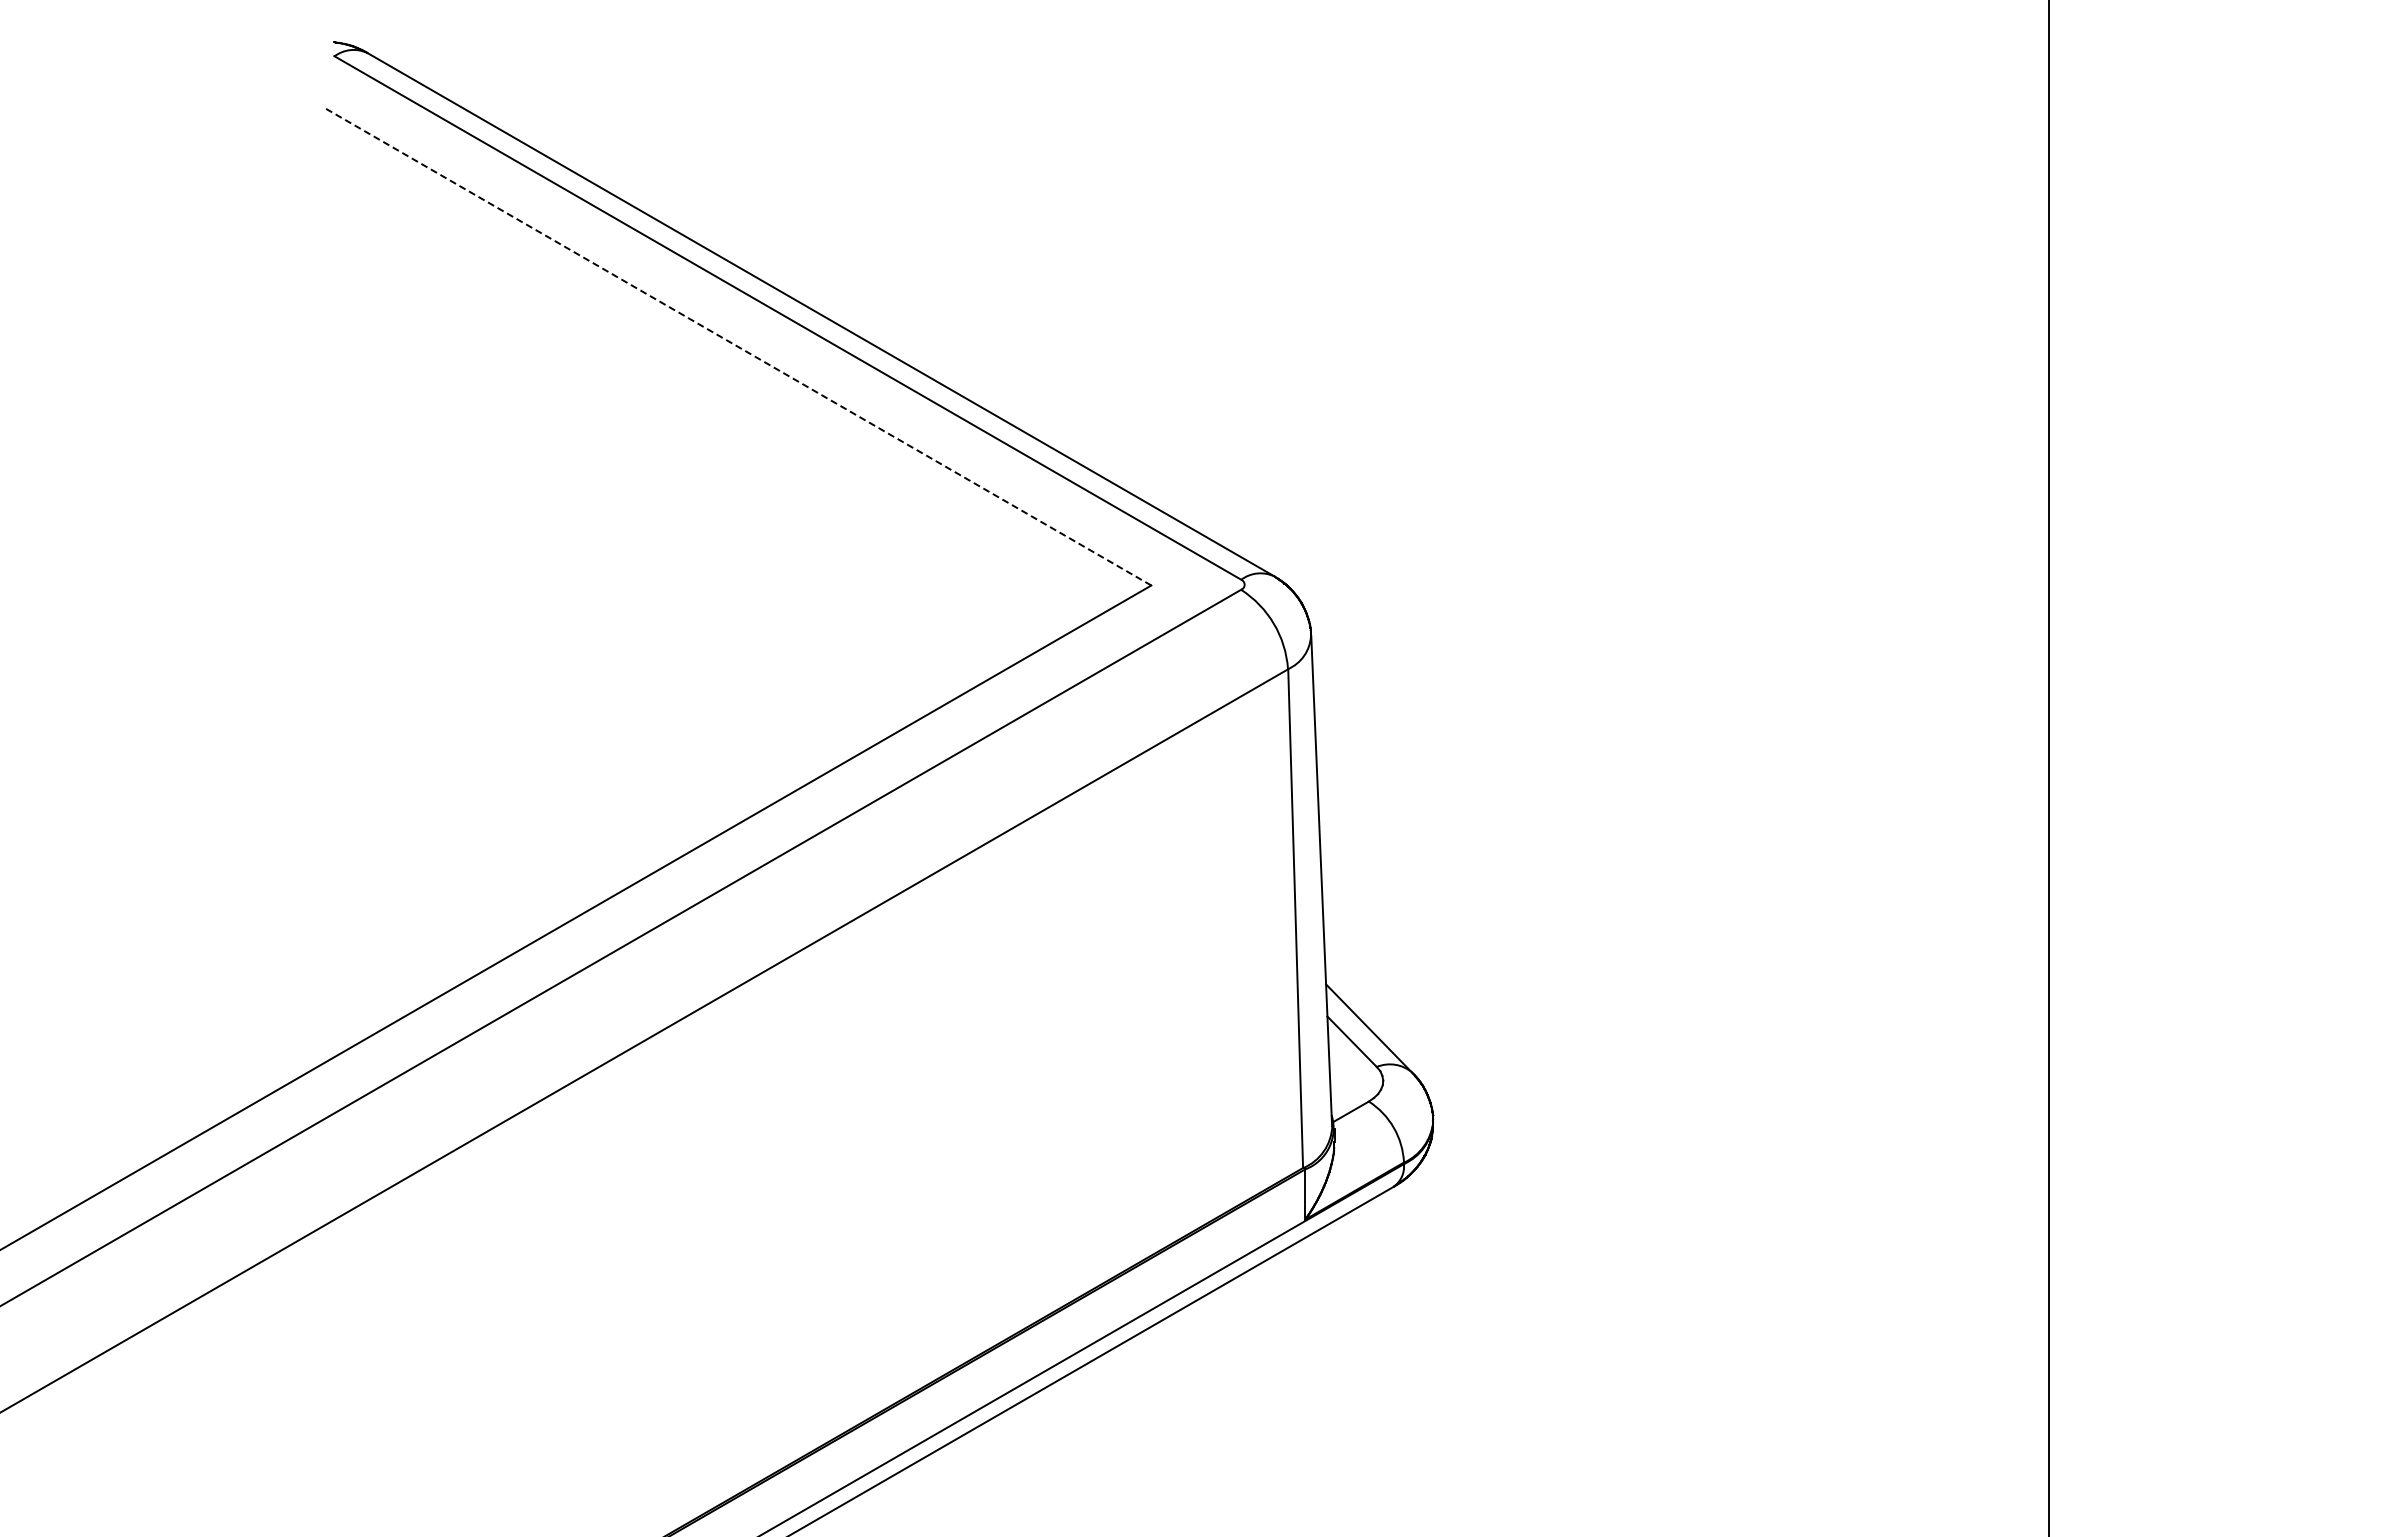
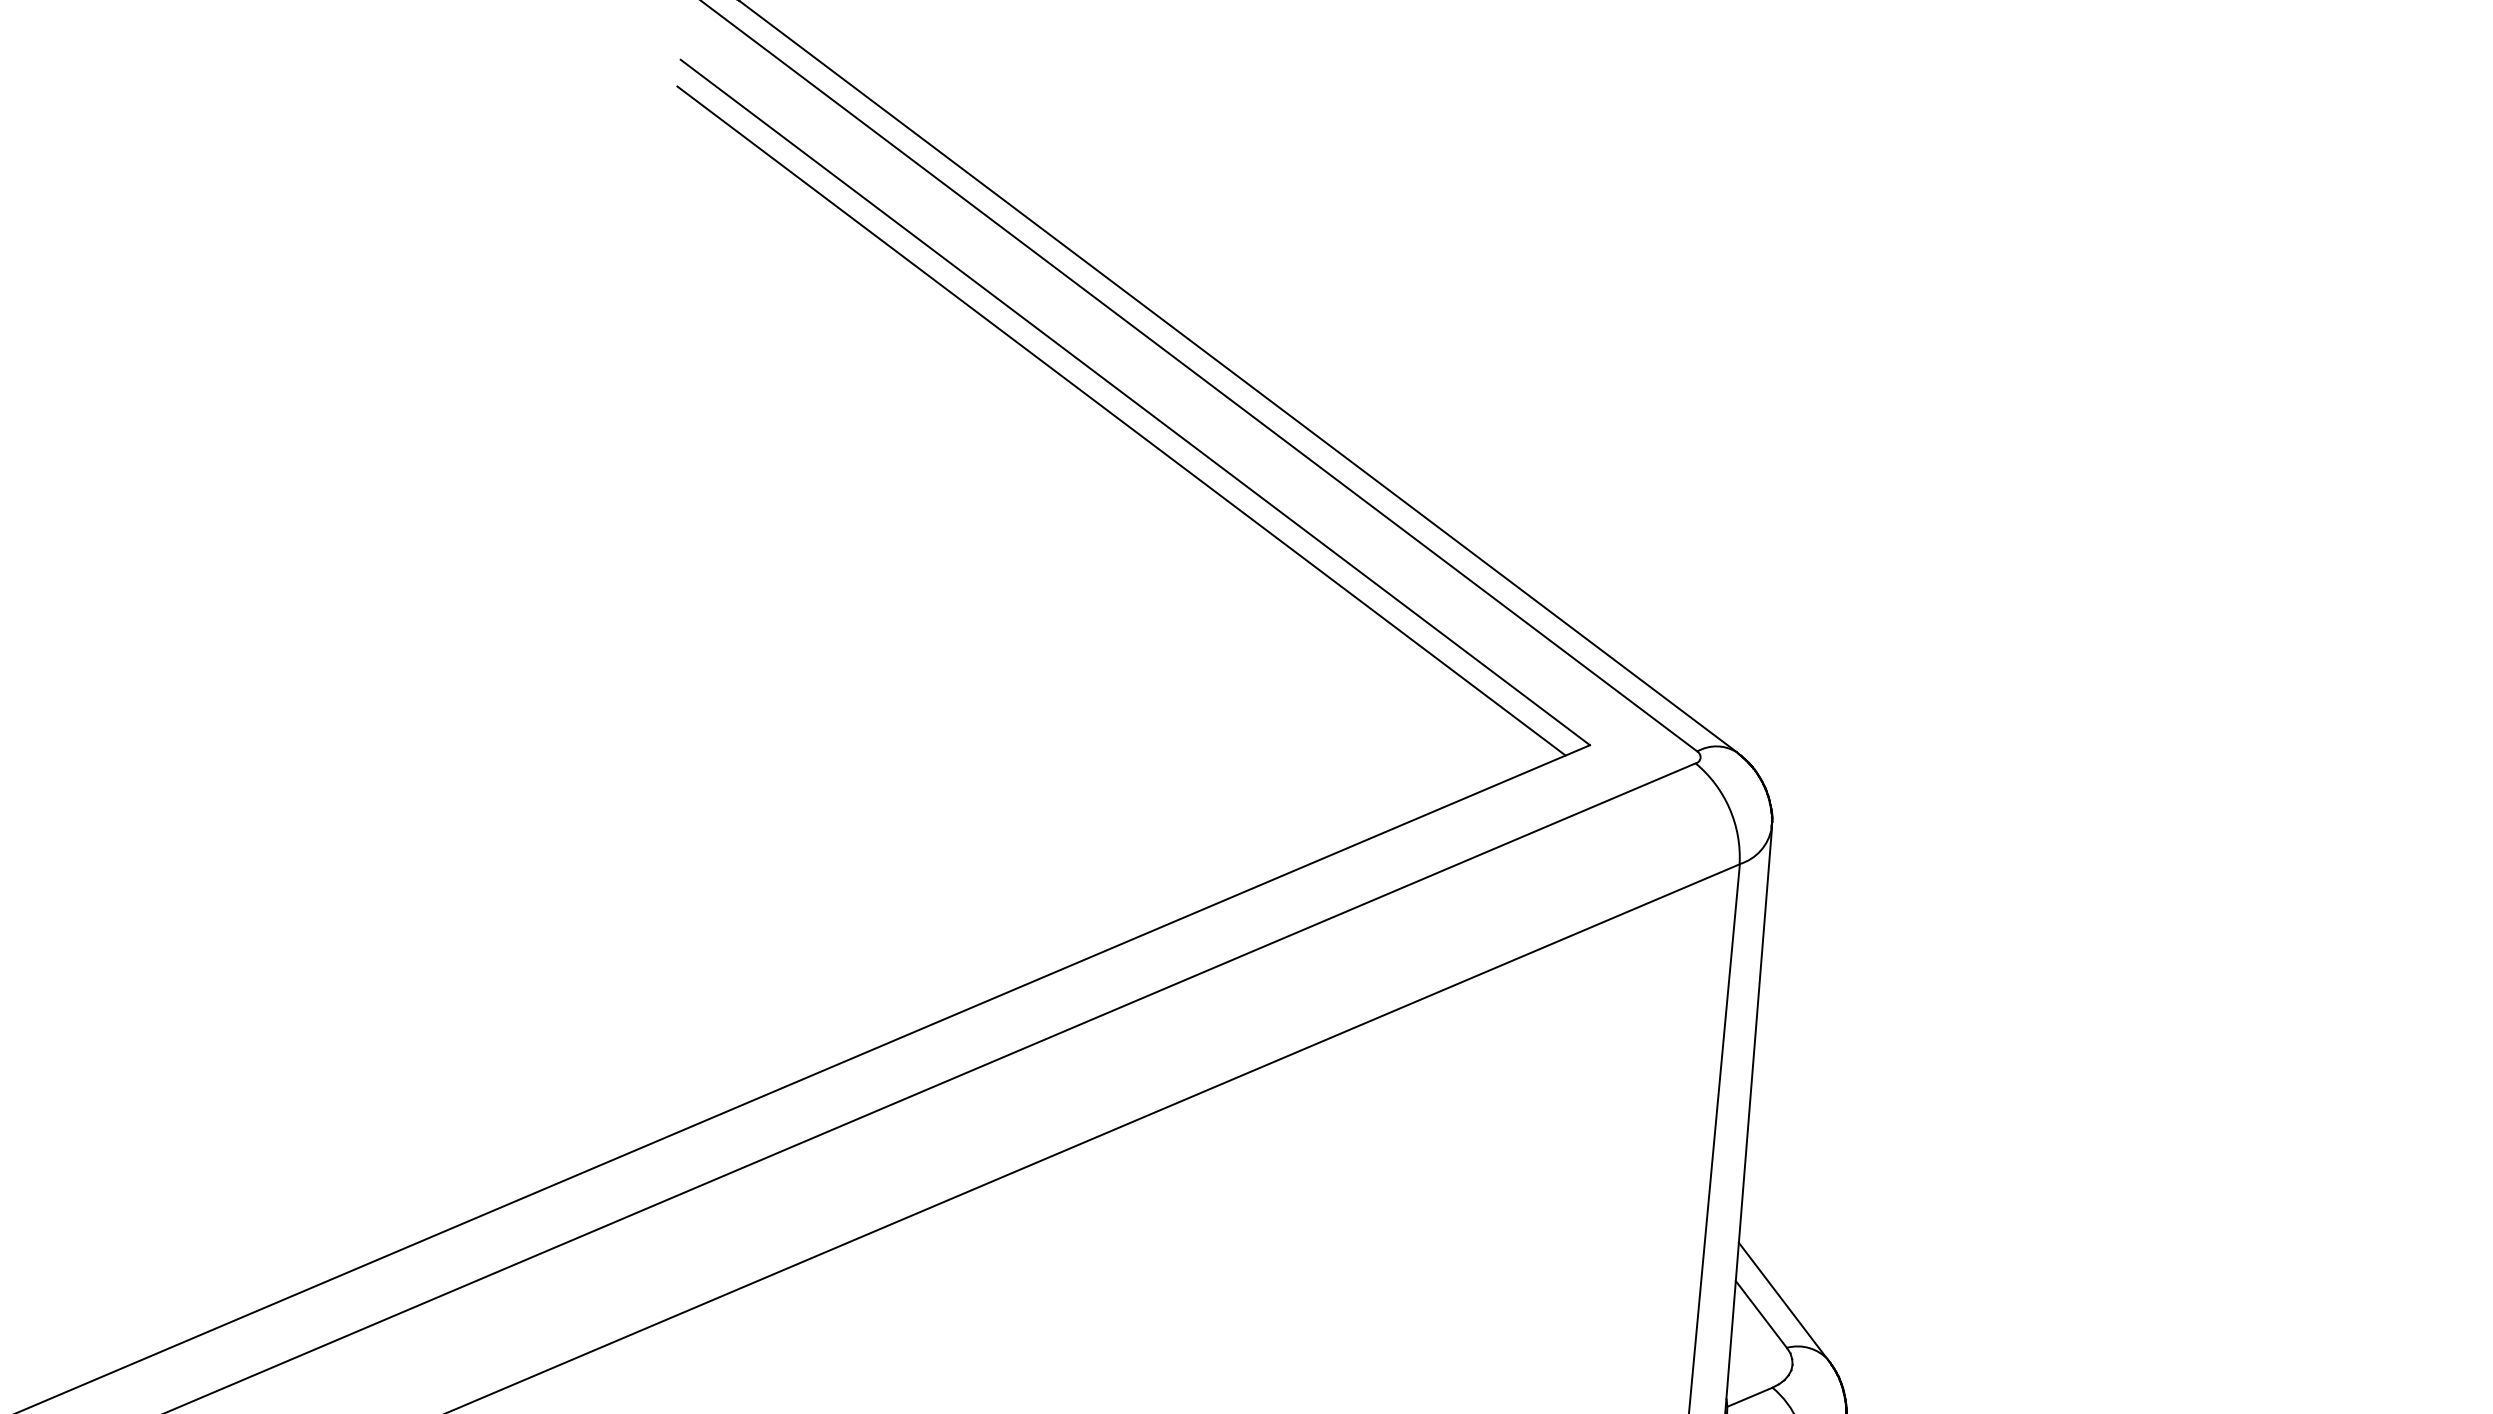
line: (737, 346) -> (1134, 402), dashed -> solid
line: (728, 363) -> (1121, 420), added

